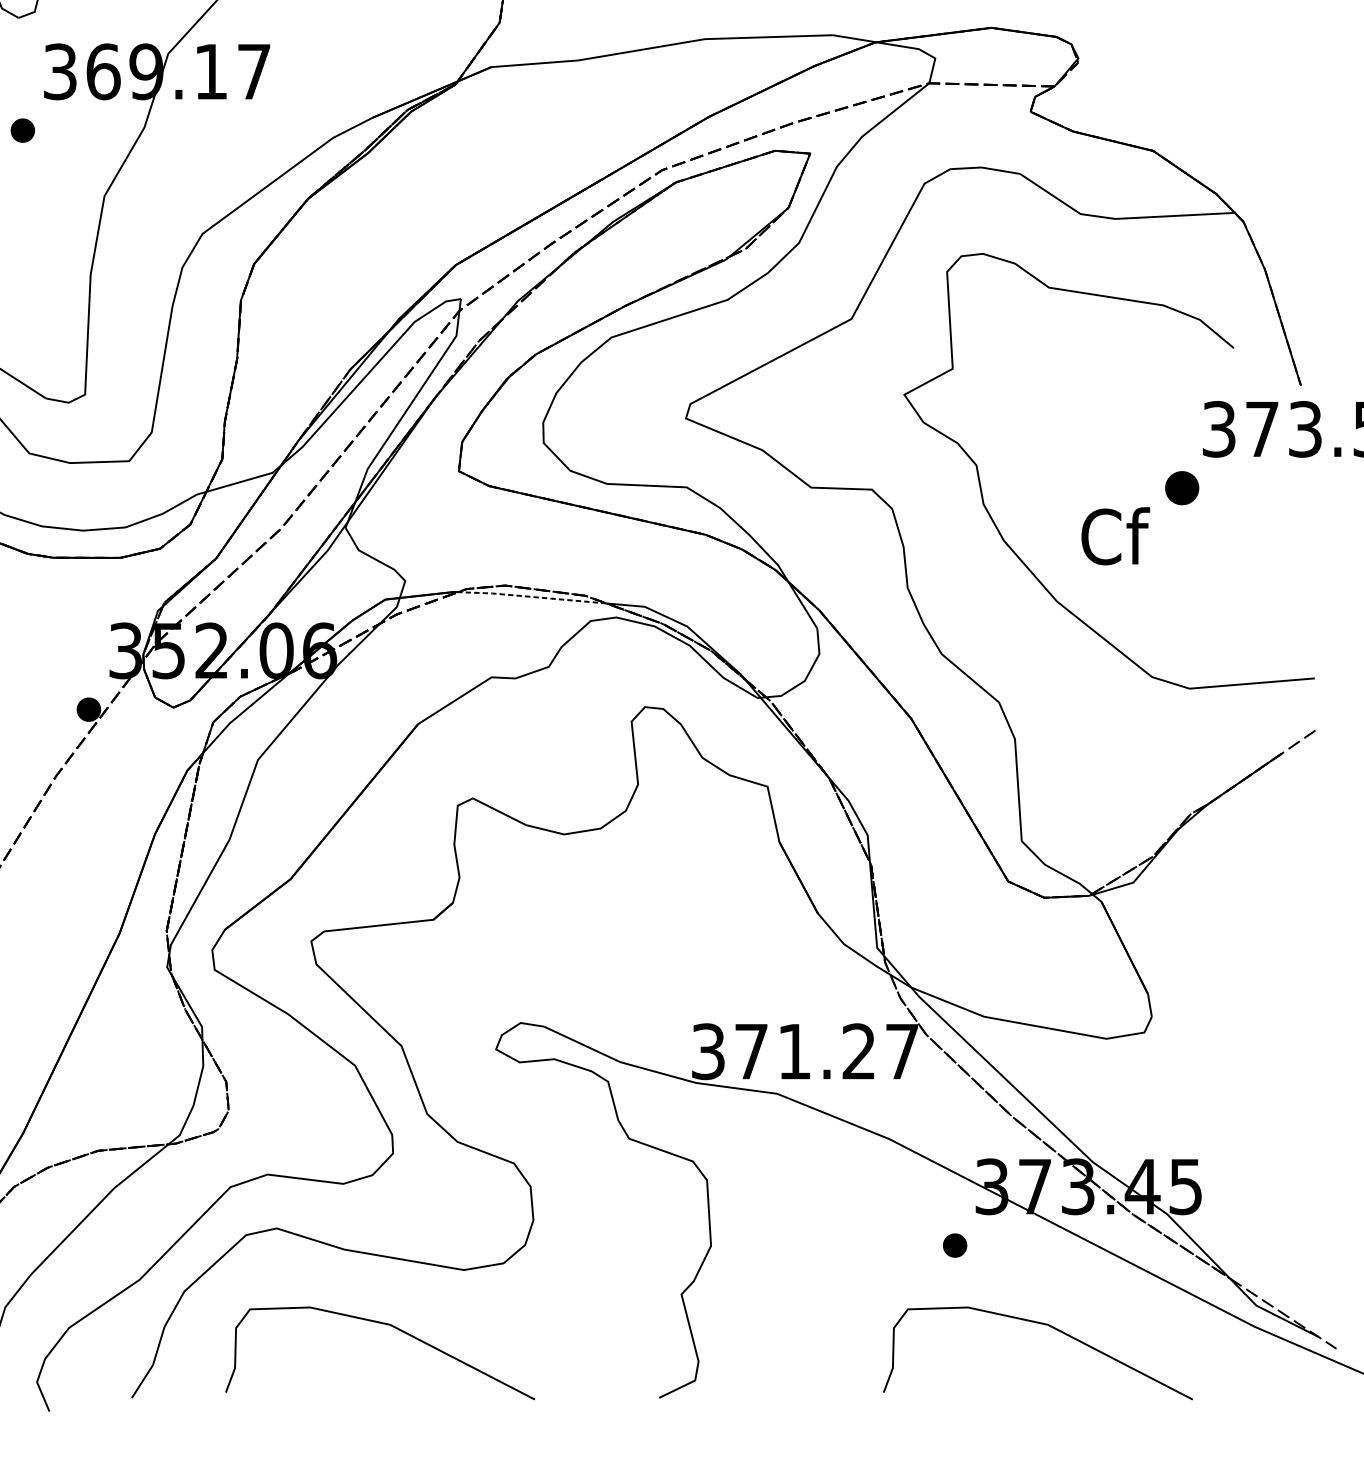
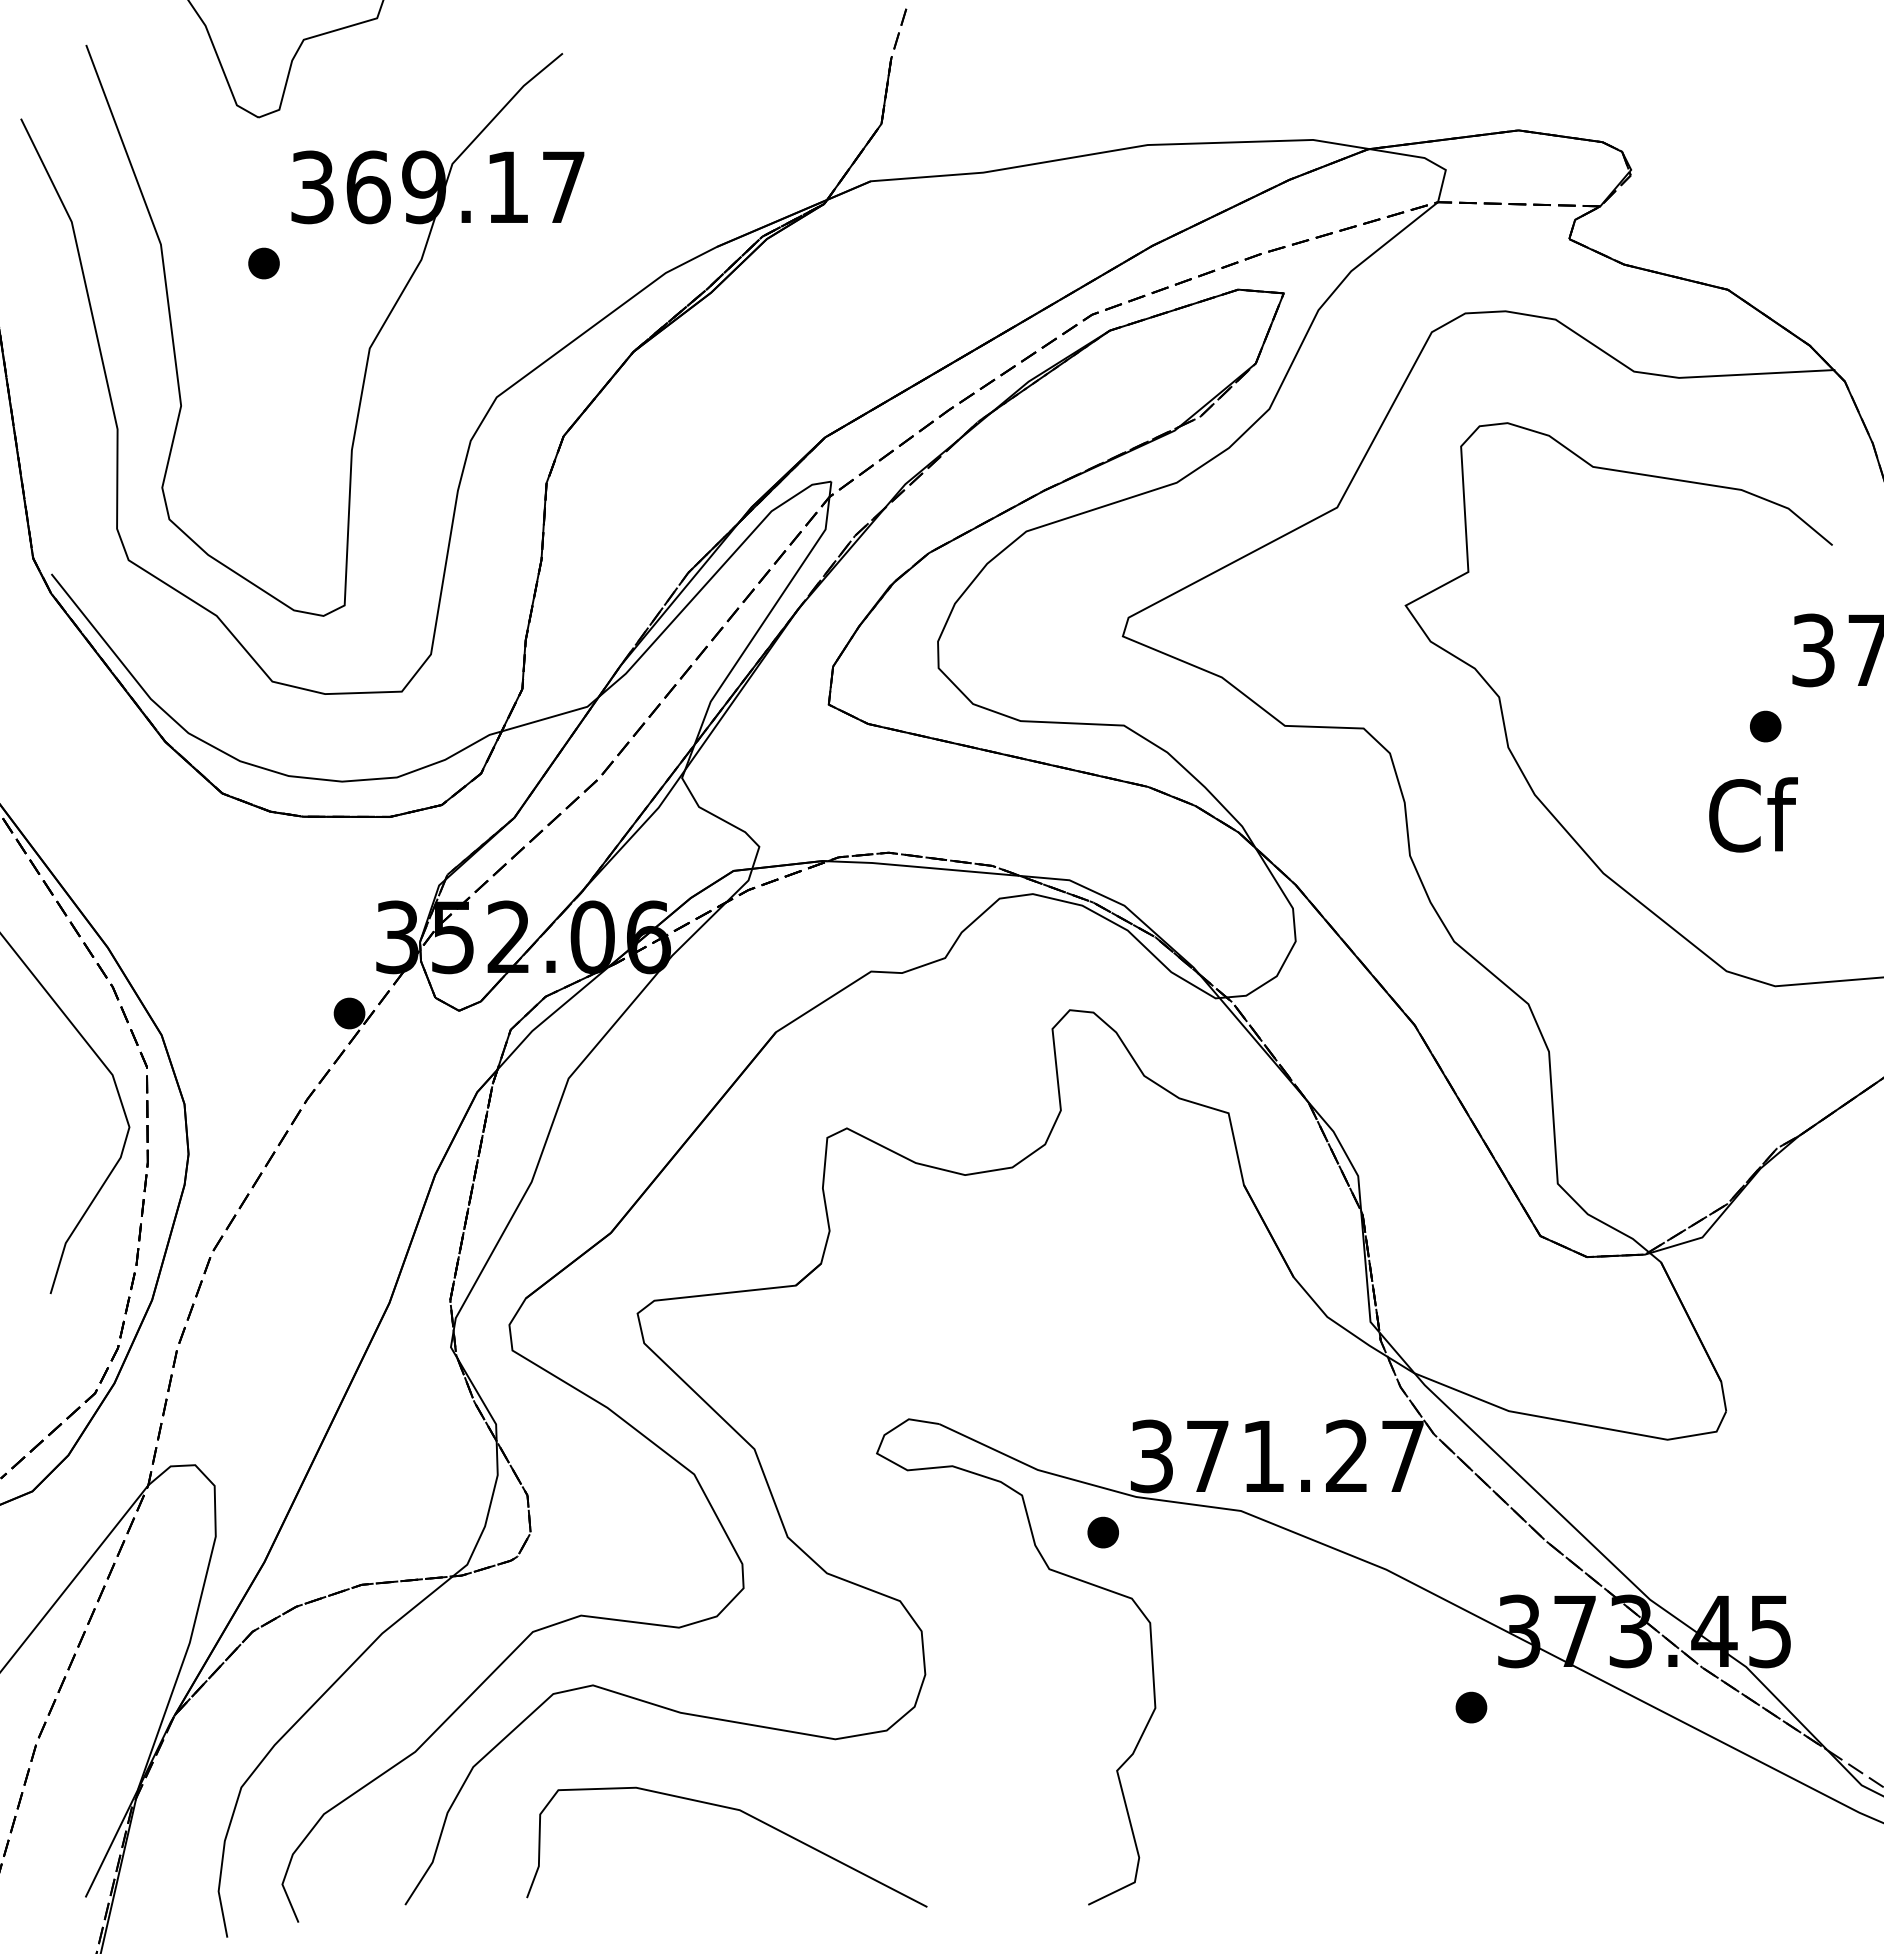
part: (1182, 488) -> (1765, 726), size x0.71
text: (1115, 535) -> (1753, 814), moved
line: (531, 596) -> (922, 867), dashed -> solid
part: (670, 1110) -> (1102, 1532), added
curve: (1044, 1325) -> (1587, 1810), removed

